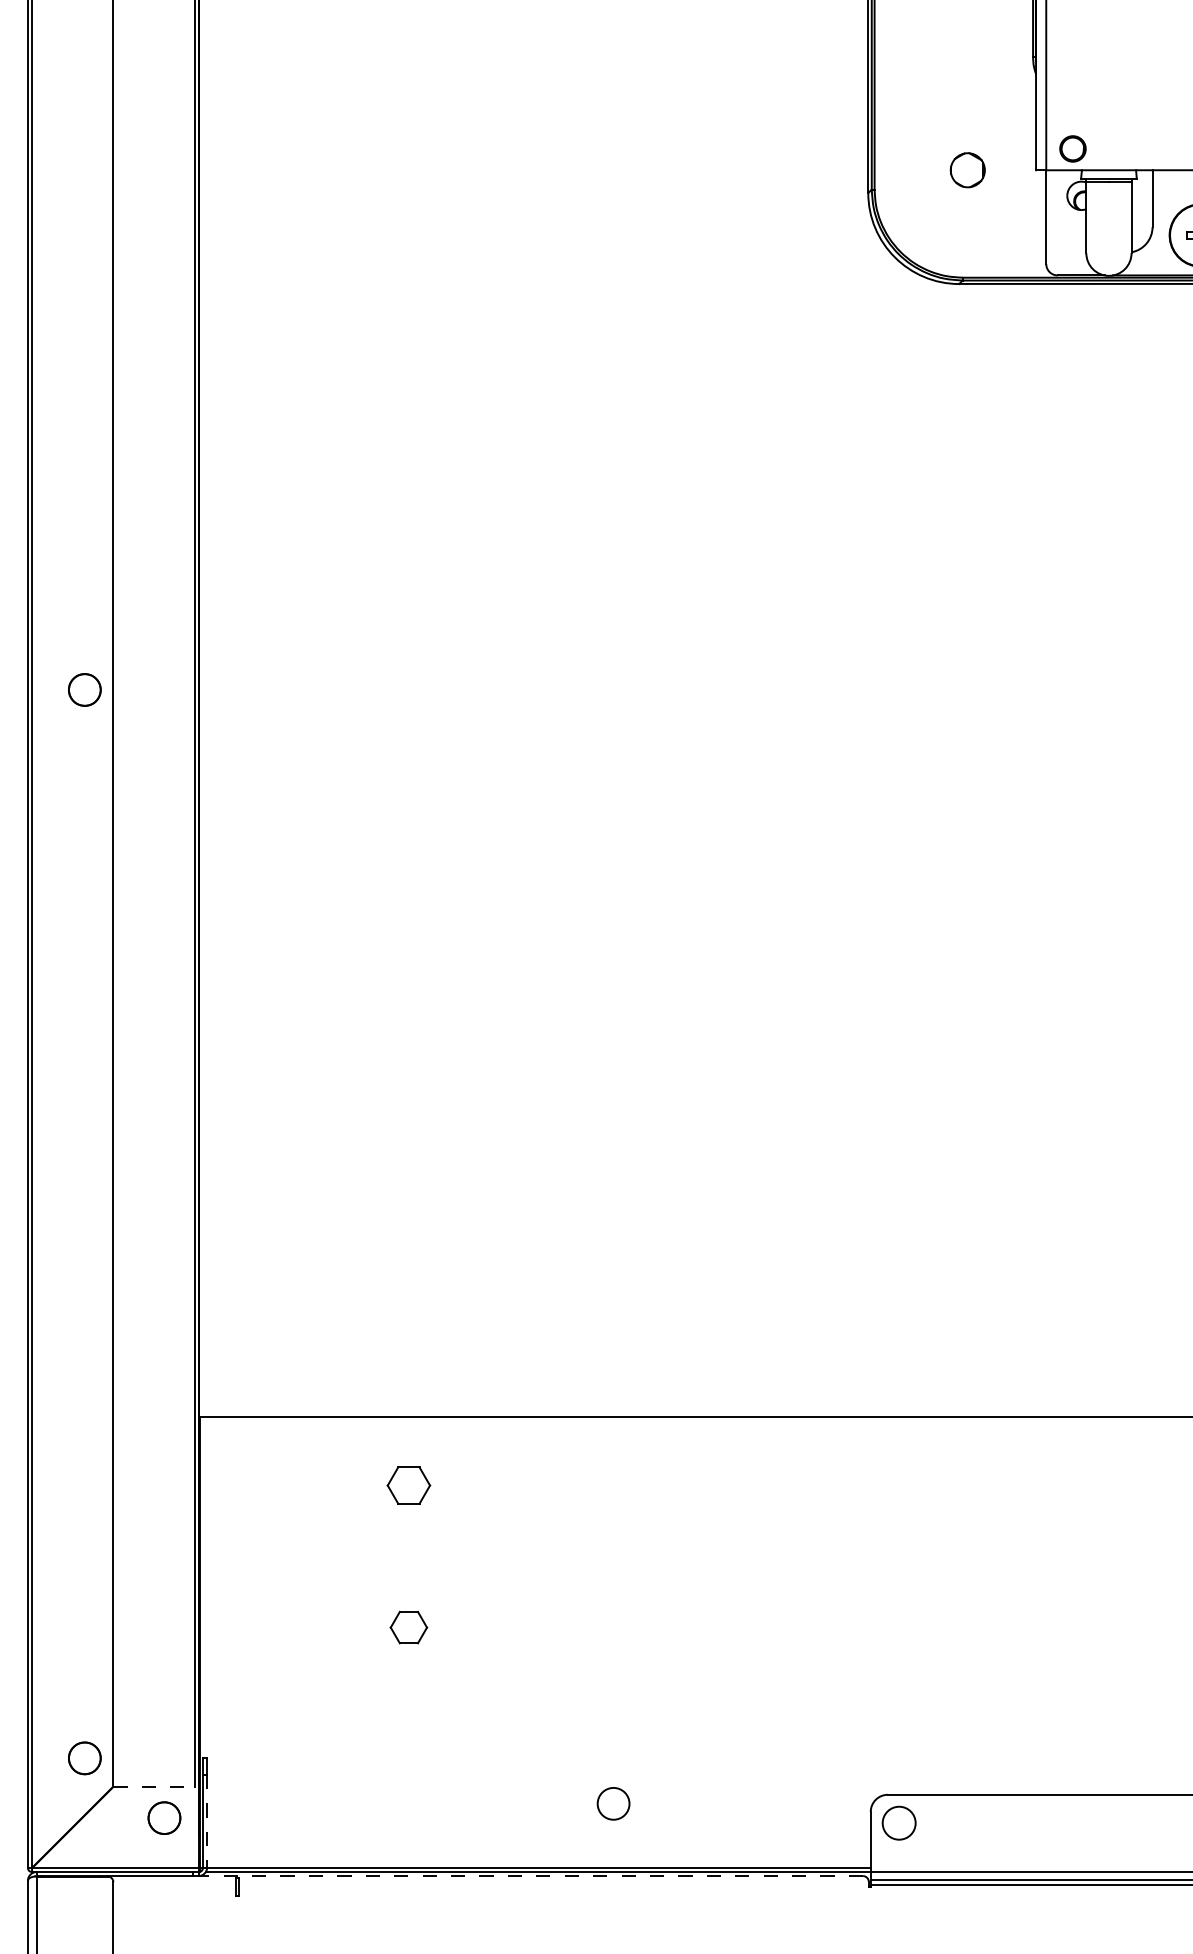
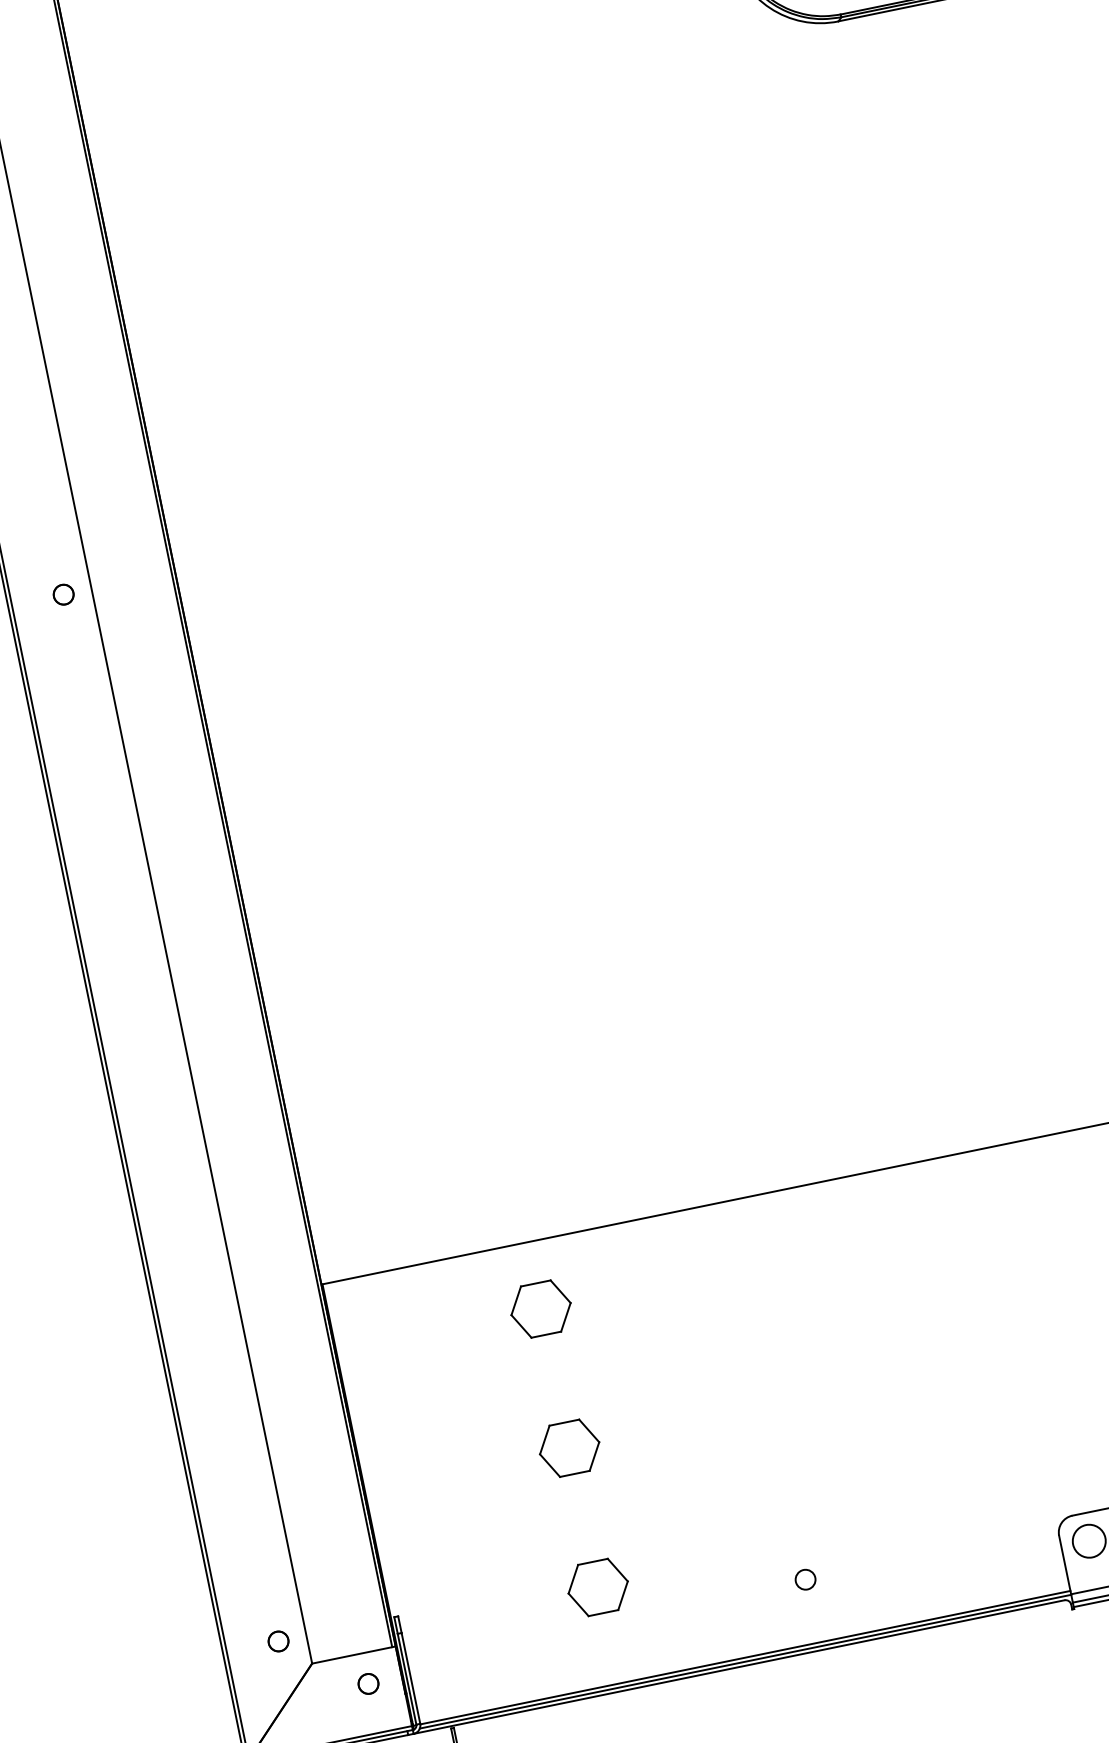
part: (84, 689) -> (63, 594), size x0.62
part: (408, 1485) -> (540, 1309), size x1.43
part: (408, 1627) -> (569, 1448), size x1.67
part: (84, 1758) -> (278, 1641), size x0.62
part: (408, 1769) -> (597, 1587), added
line: (155, 1786) -> (353, 1654), dashed -> solid
circle: (613, 1803) -> (805, 1579), size x0.62
part: (164, 1817) -> (368, 1683), size x0.62
line: (207, 1821) -> (411, 1678), dashed -> solid
line: (530, 1876) -> (738, 1667), dashed -> solid

